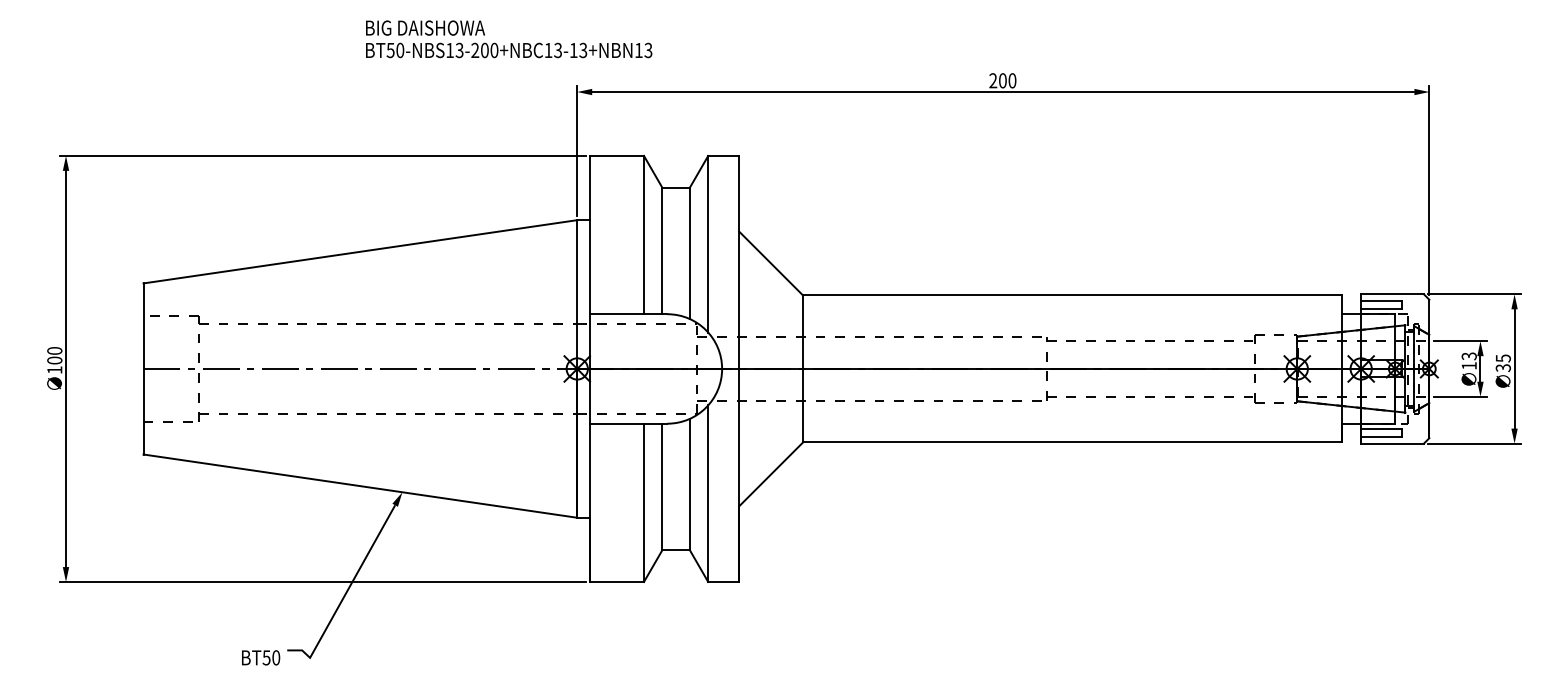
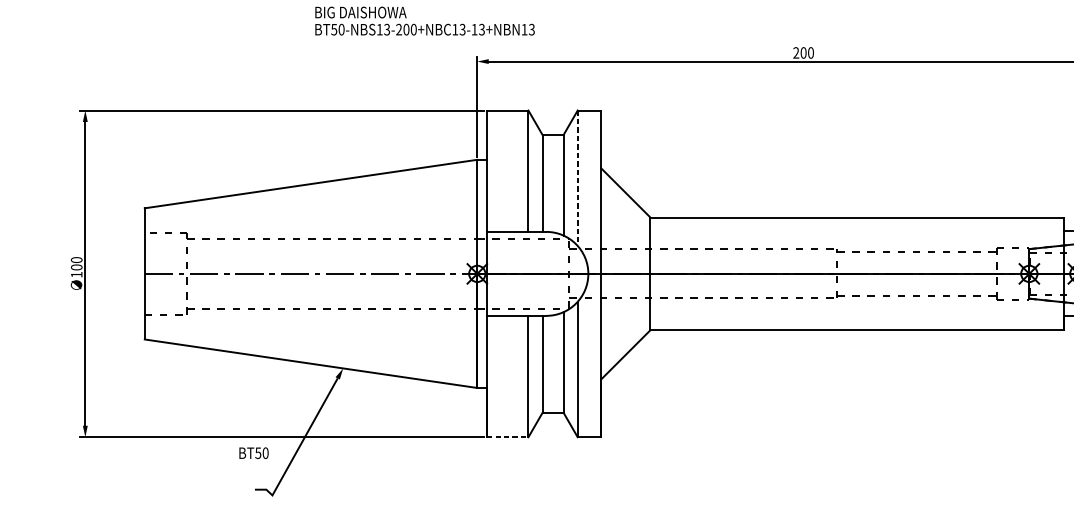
line: (708, 244) -> (577, 178), solid -> dashed
line: (617, 581) -> (508, 436), solid -> dashed
text: (261, 657) -> (254, 452), moved

